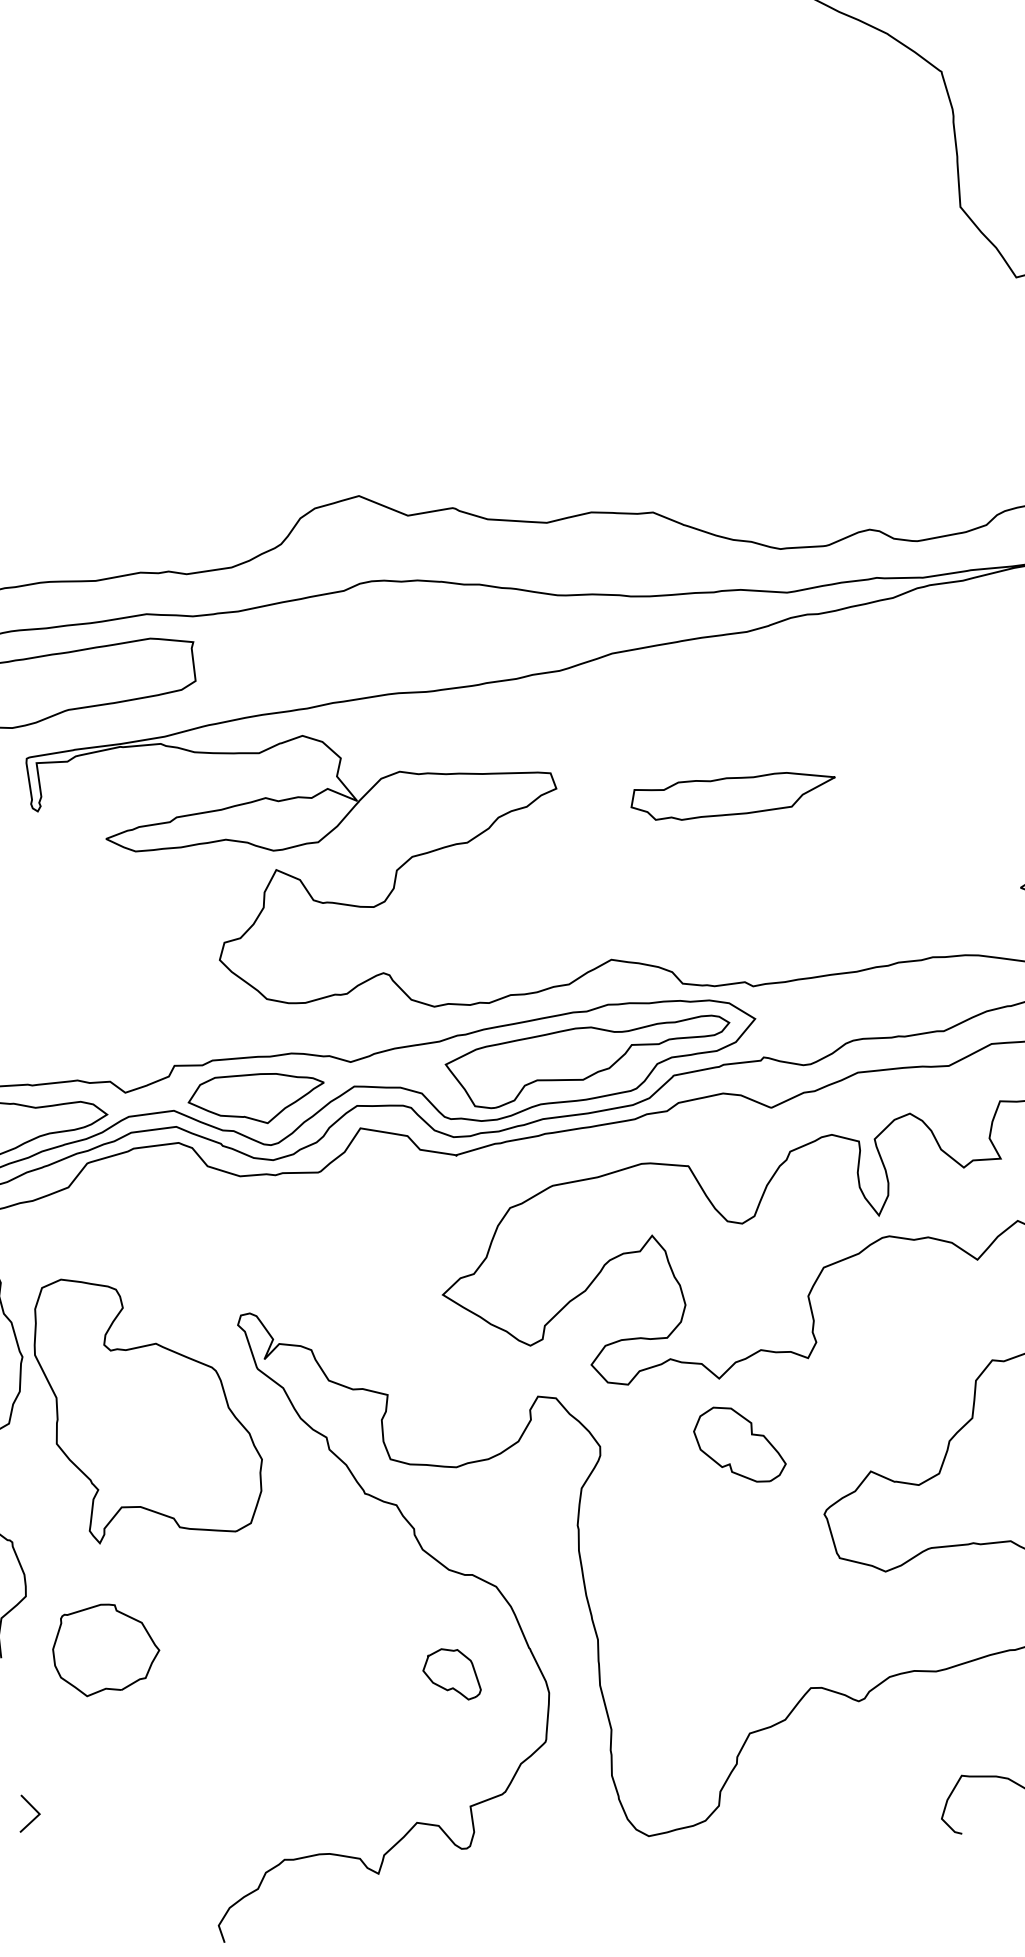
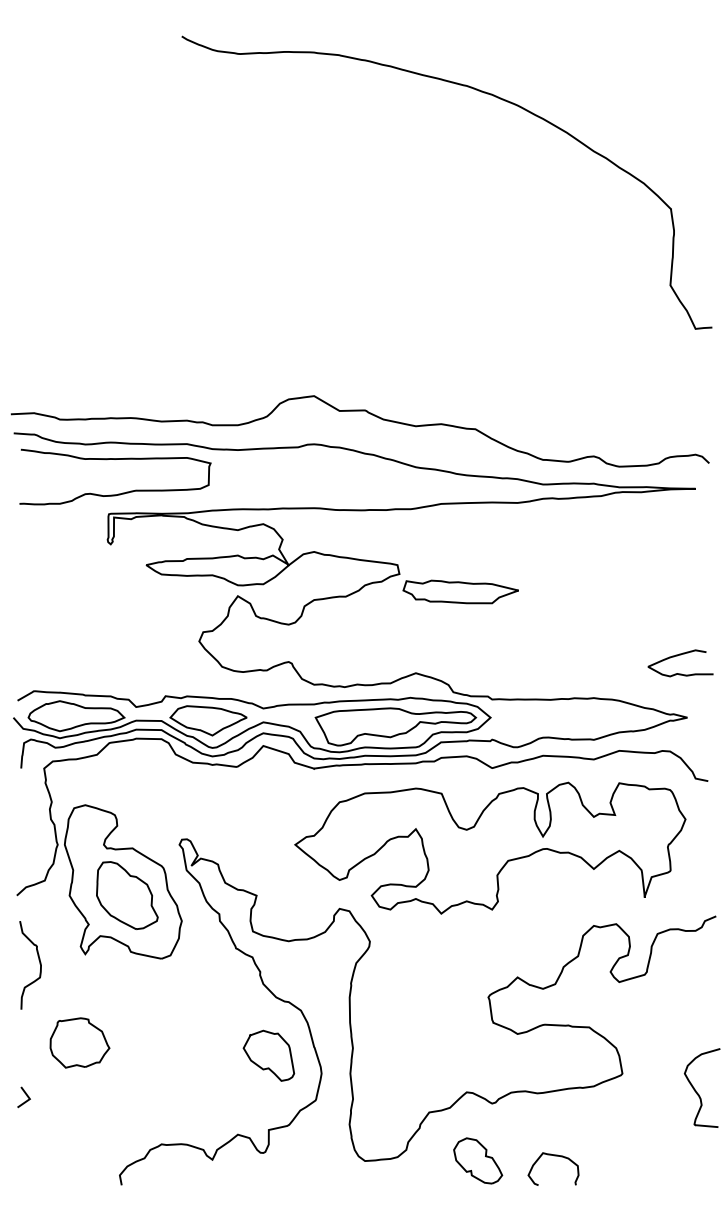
part: (732, 794) -> (460, 591), moved
part: (159, 1428) -> (127, 895), added
part: (740, 1443) -> (478, 1160), moved
part: (104, 1647) -> (79, 1042), moved
part: (450, 1674) -> (268, 1055), size x1.67

